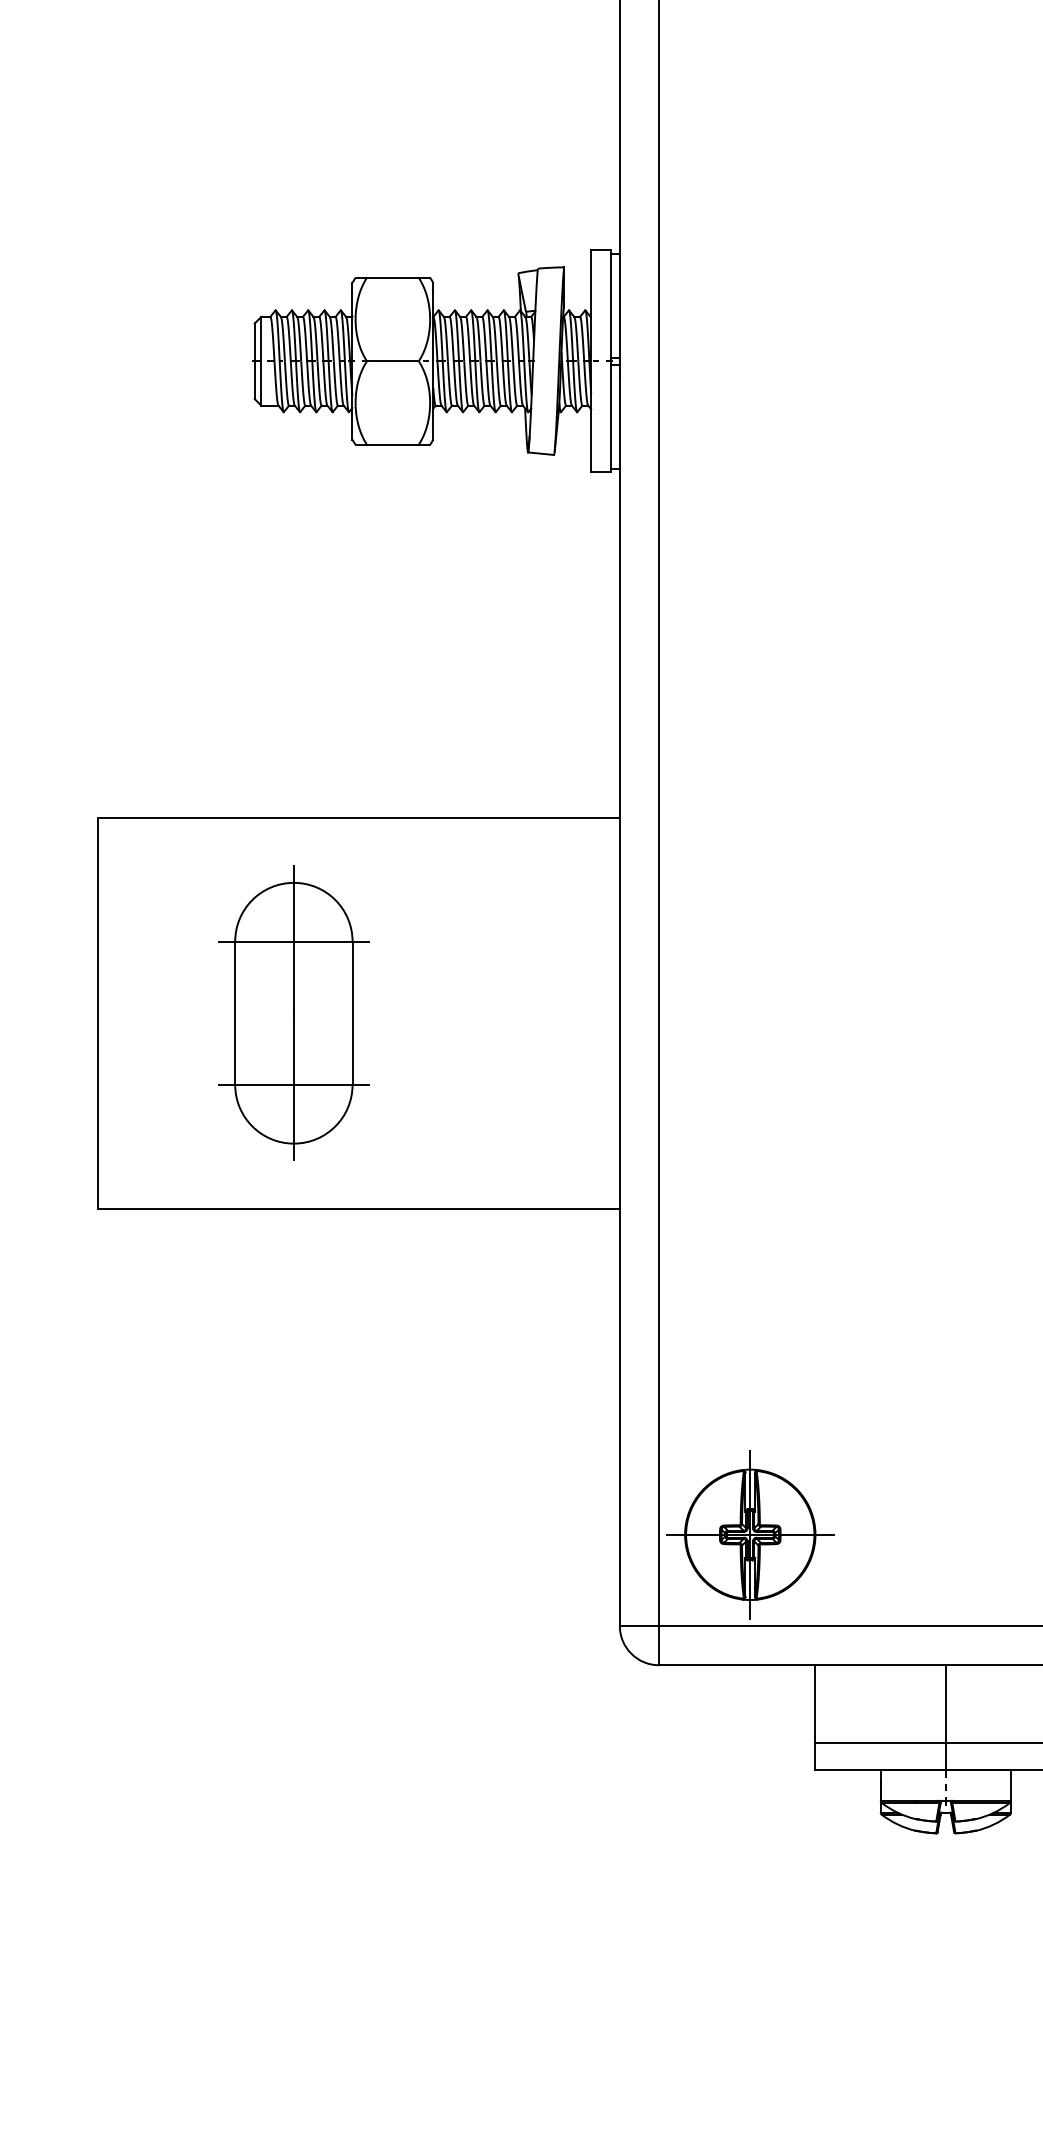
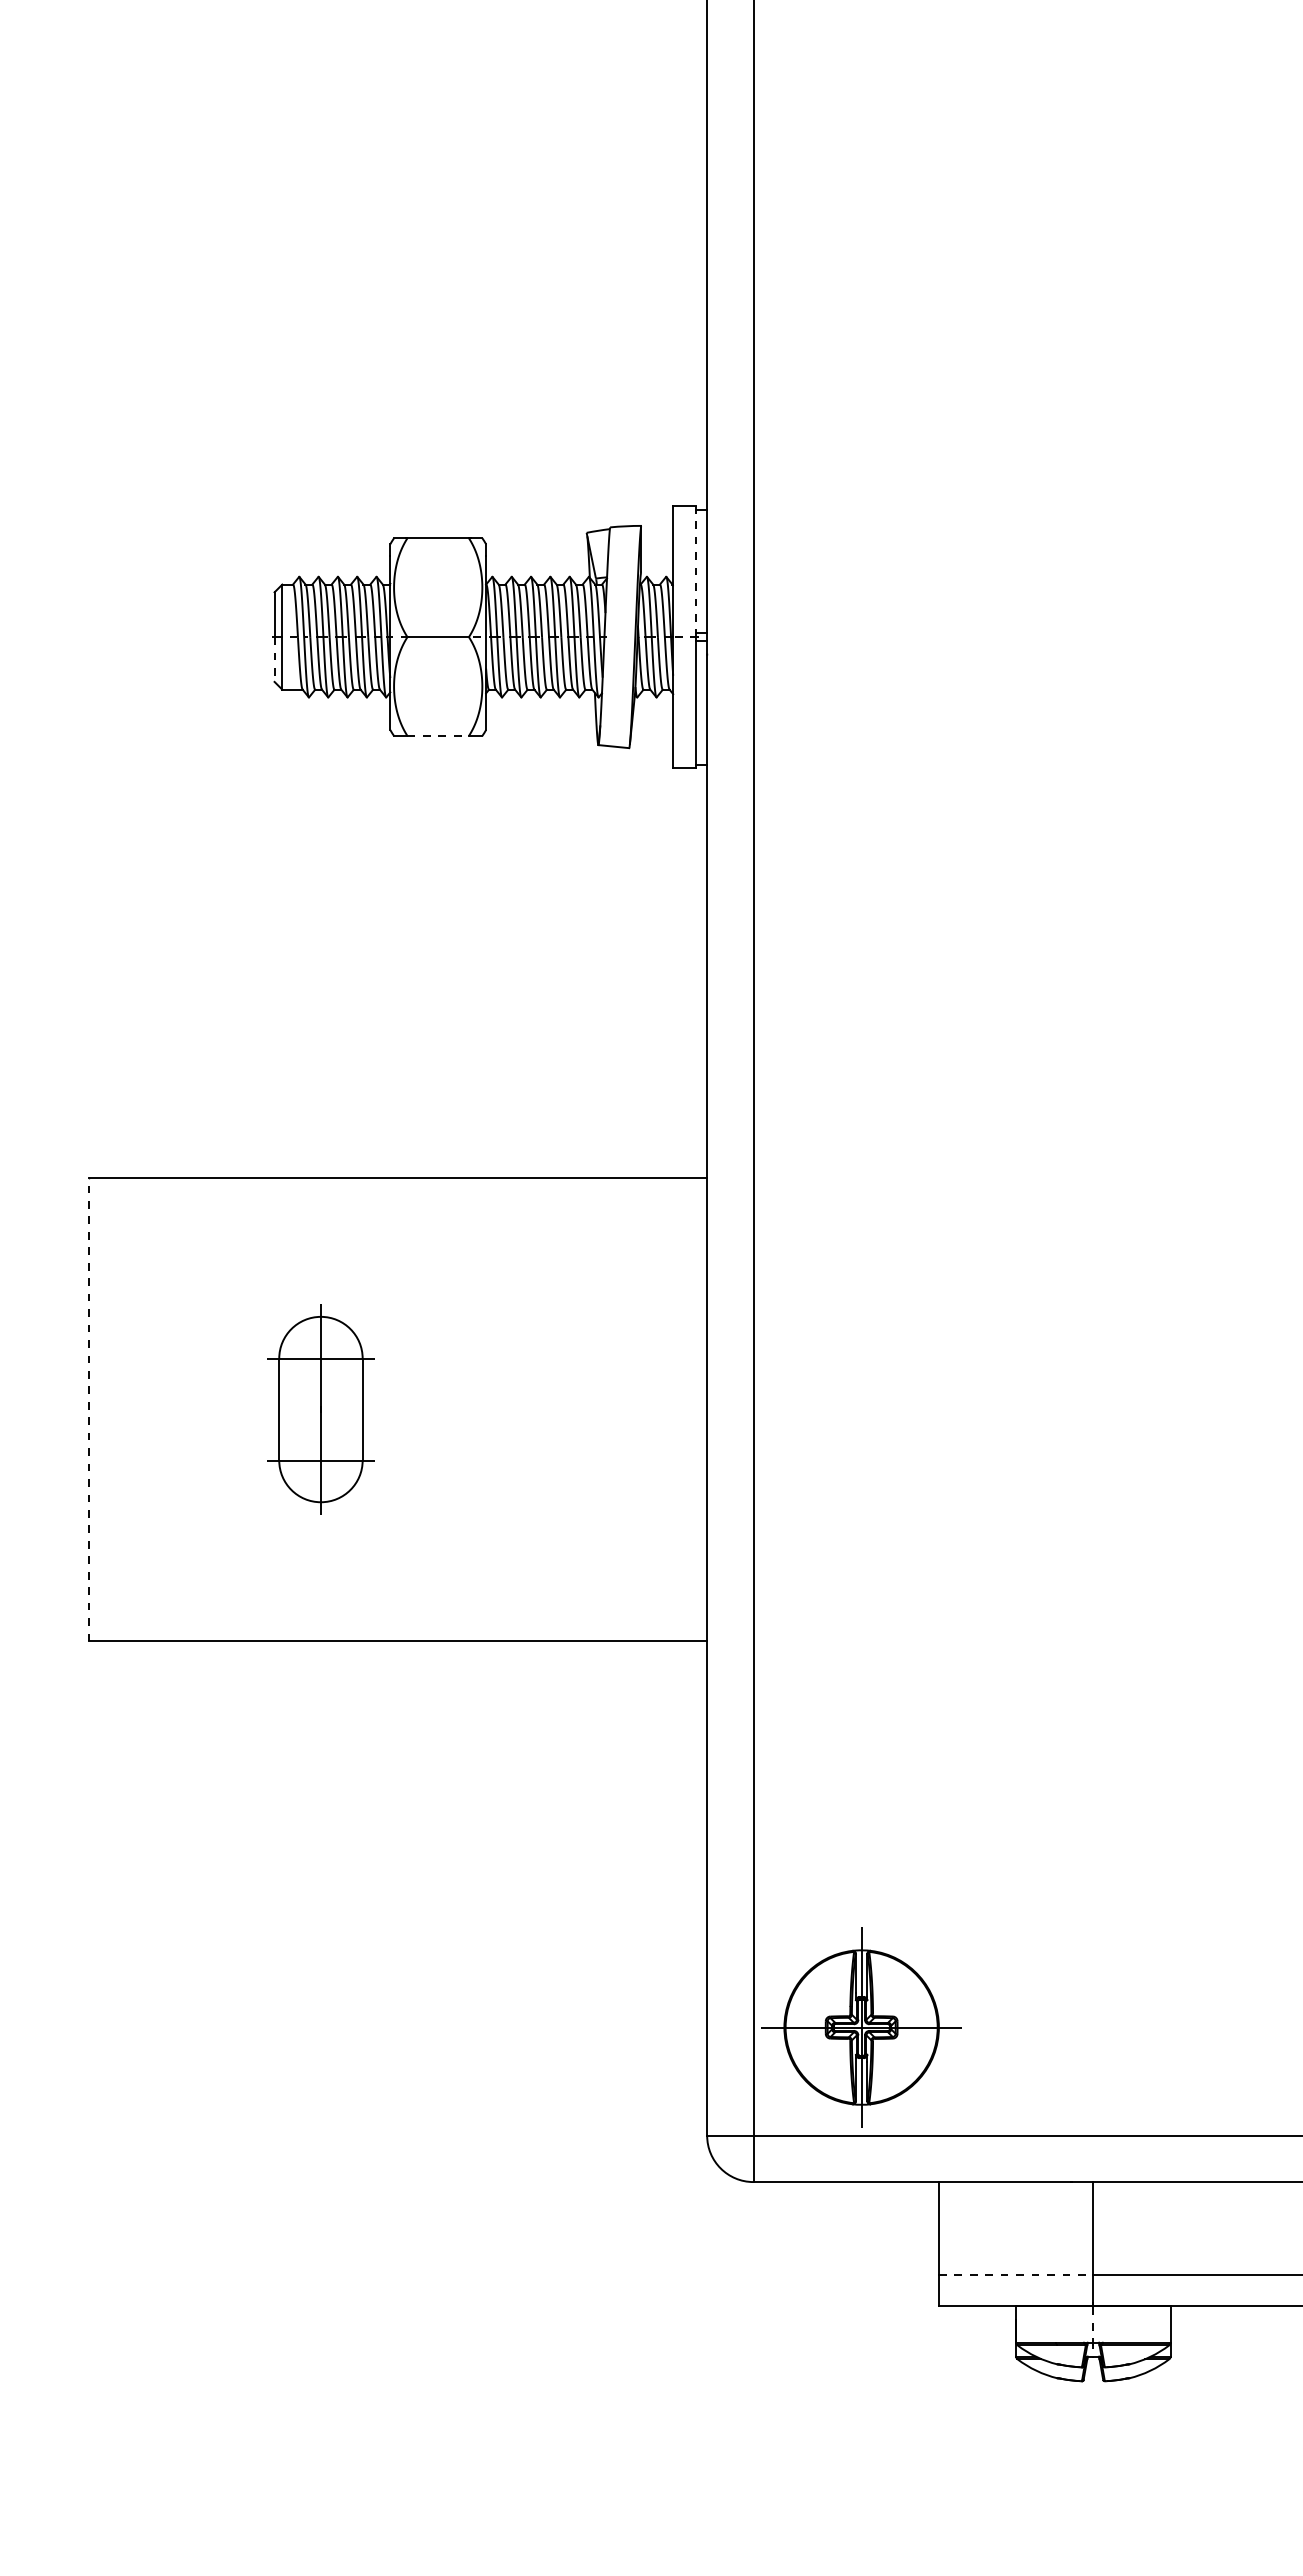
line: (610, 305) -> (696, 571), solid -> dashed
line: (254, 381) -> (274, 660), solid -> dashed
line: (393, 445) -> (438, 736), solid -> dashed
line: (98, 1013) -> (89, 1409), solid -> dashed
part: (293, 1013) -> (320, 1409), size x0.6
line: (880, 1743) -> (1016, 2274), solid -> dashed

